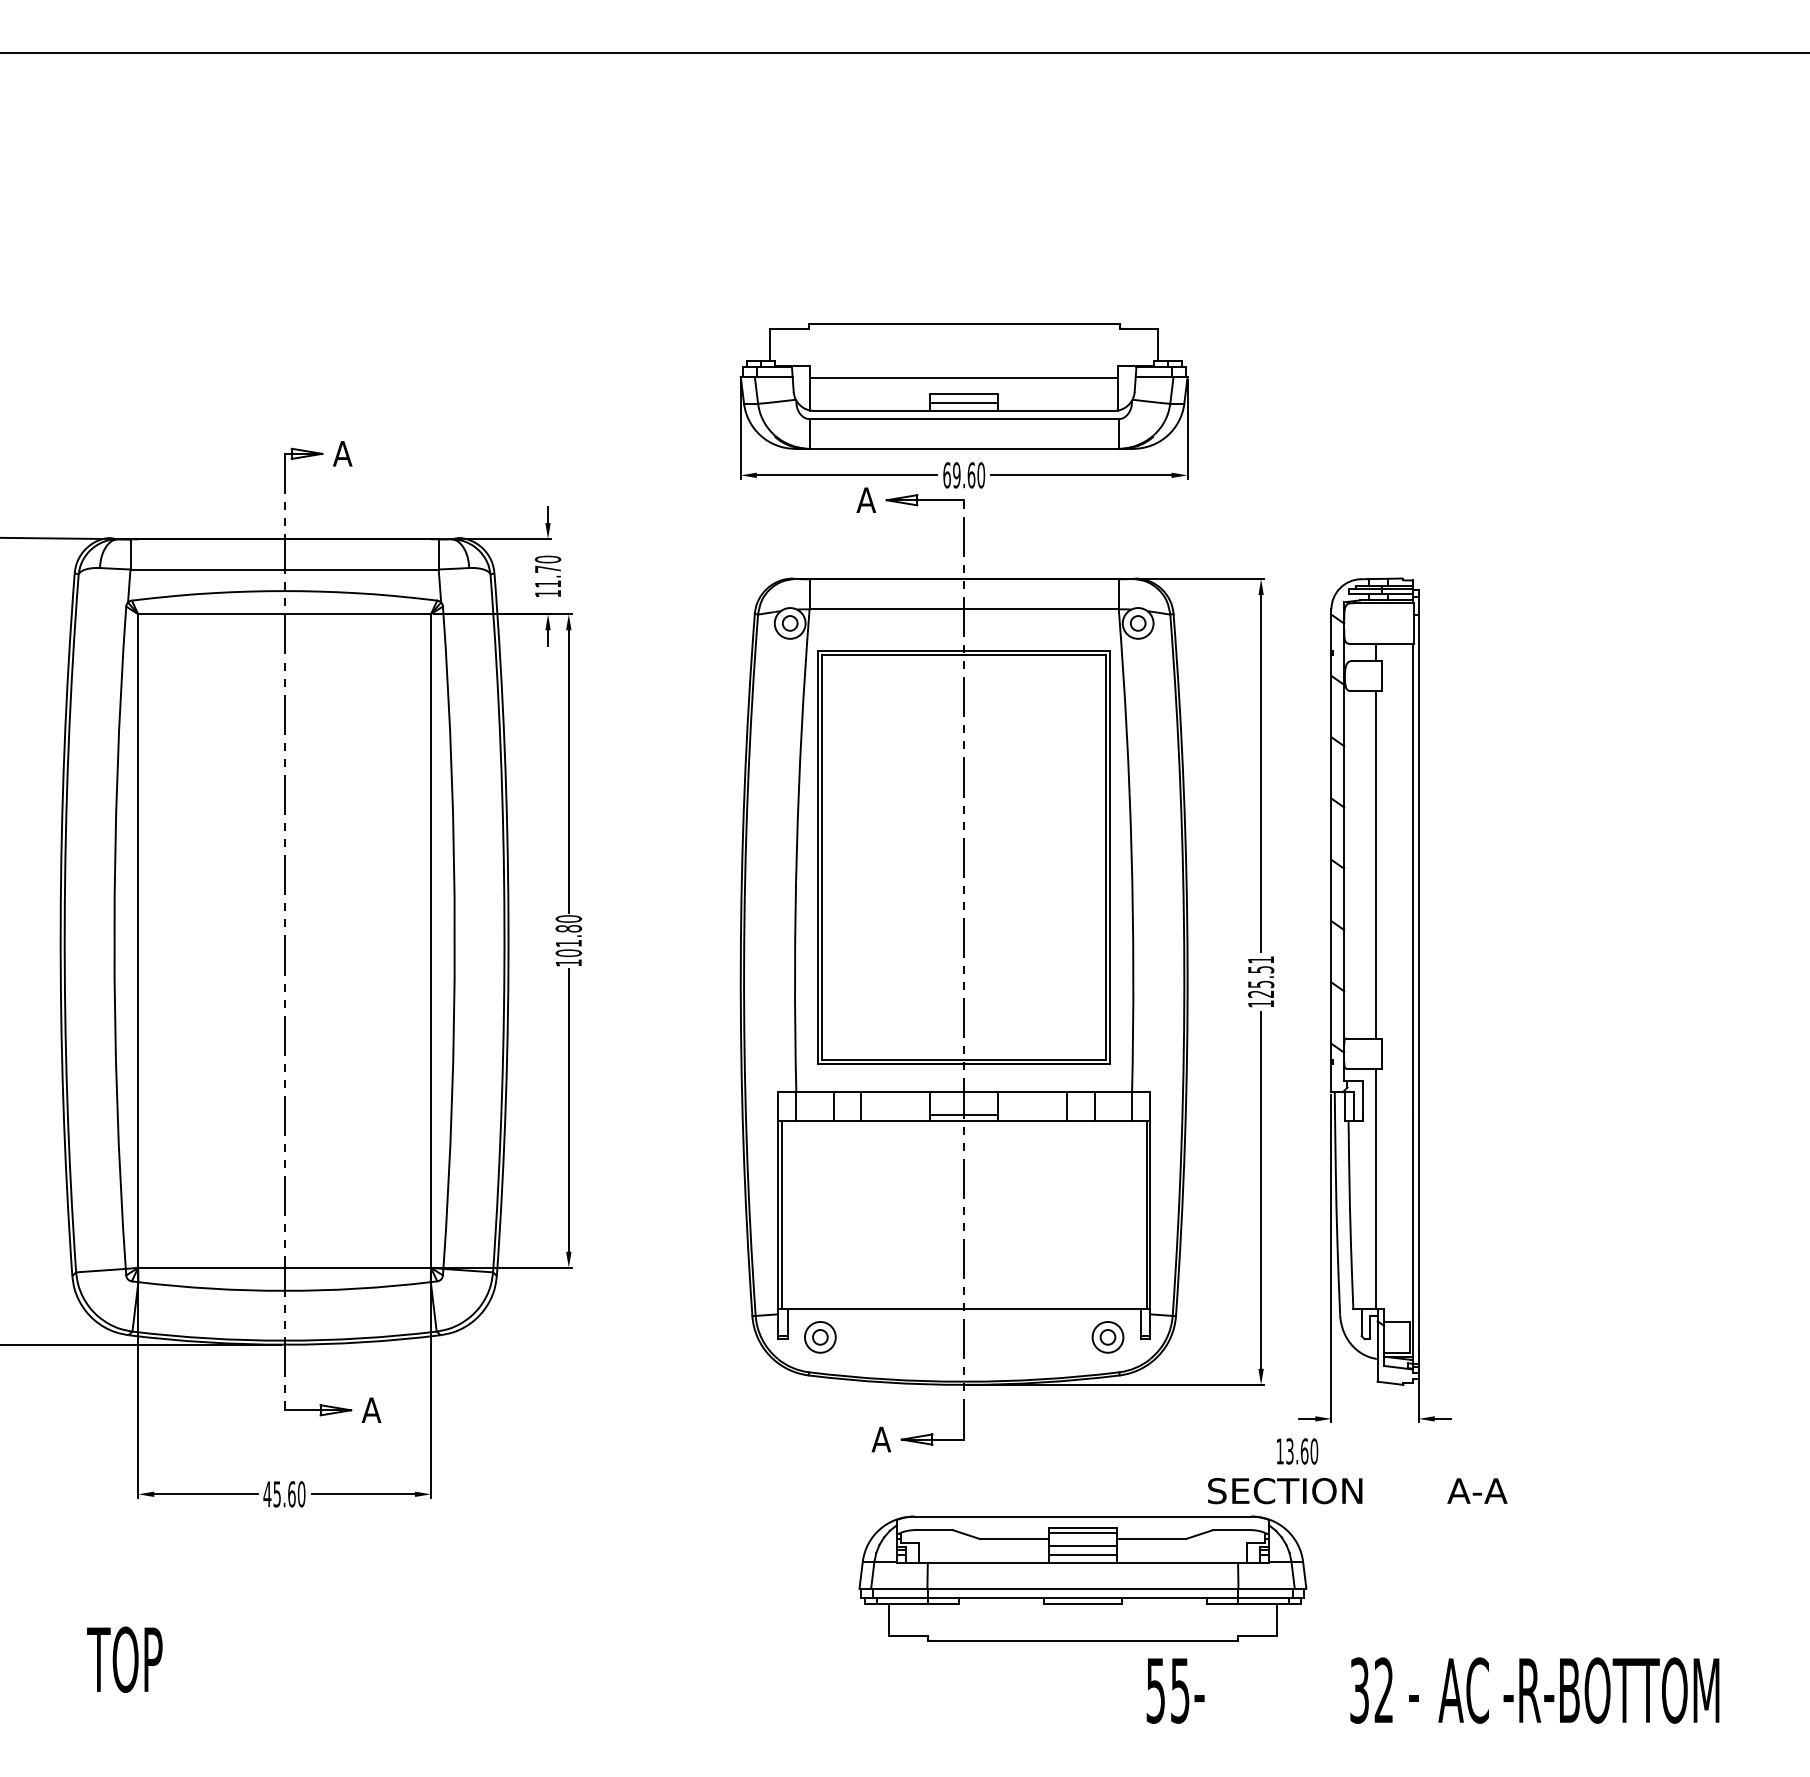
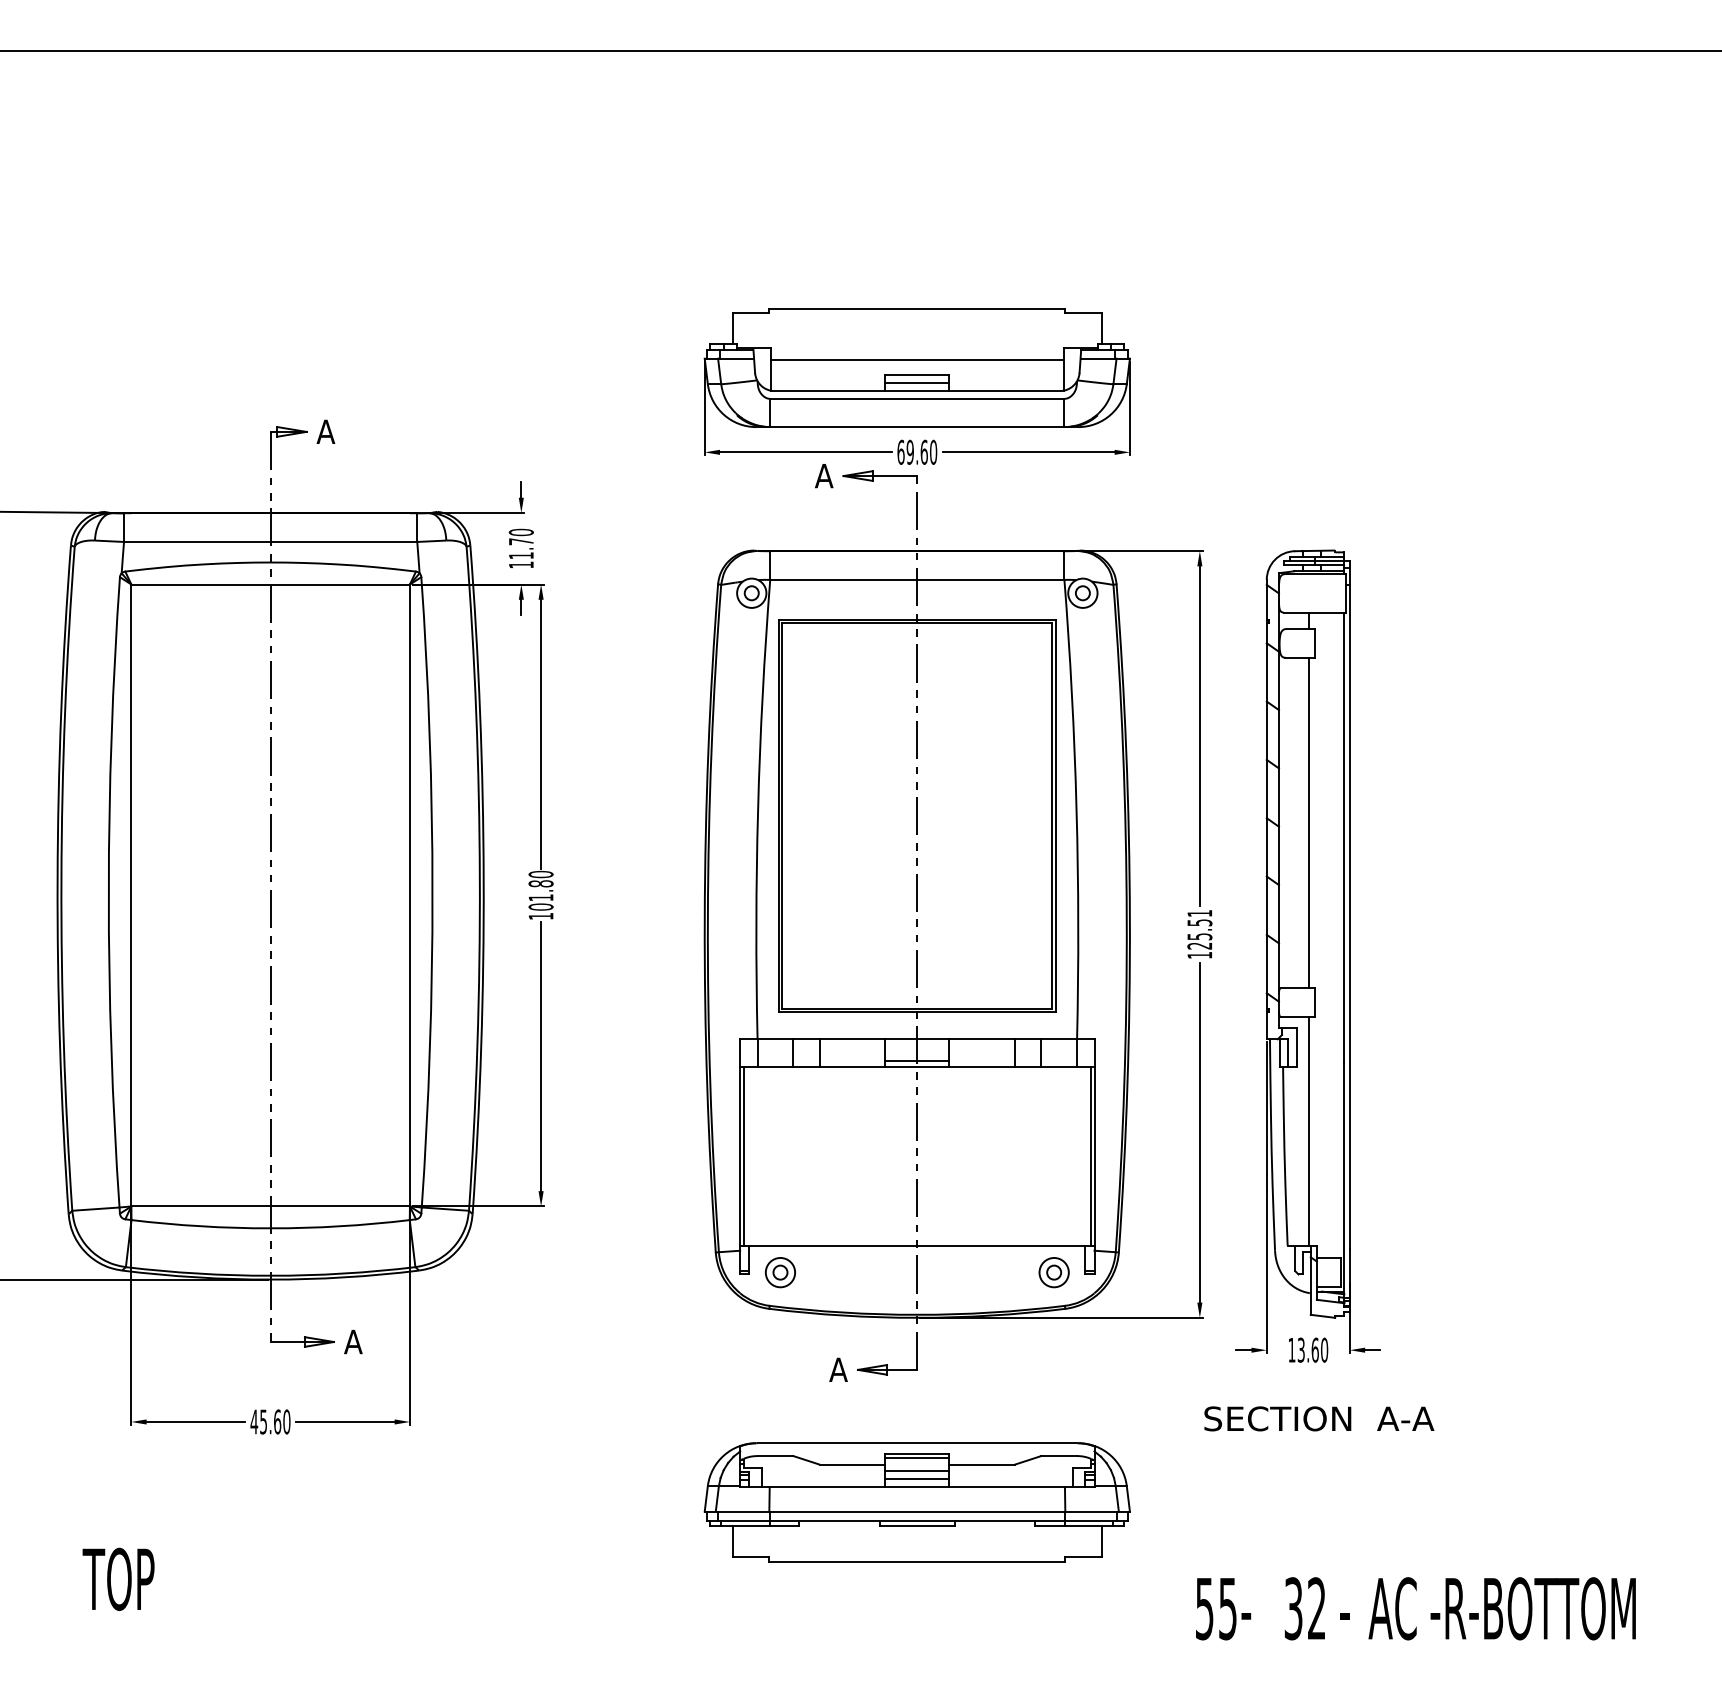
text: (1297, 1450) -> (1308, 1349), moved
text: (1284, 1490) -> (1277, 1418), moved
part: (1082, 1578) -> (916, 1502), moved
text: (1175, 1691) -> (1223, 1609), moved

